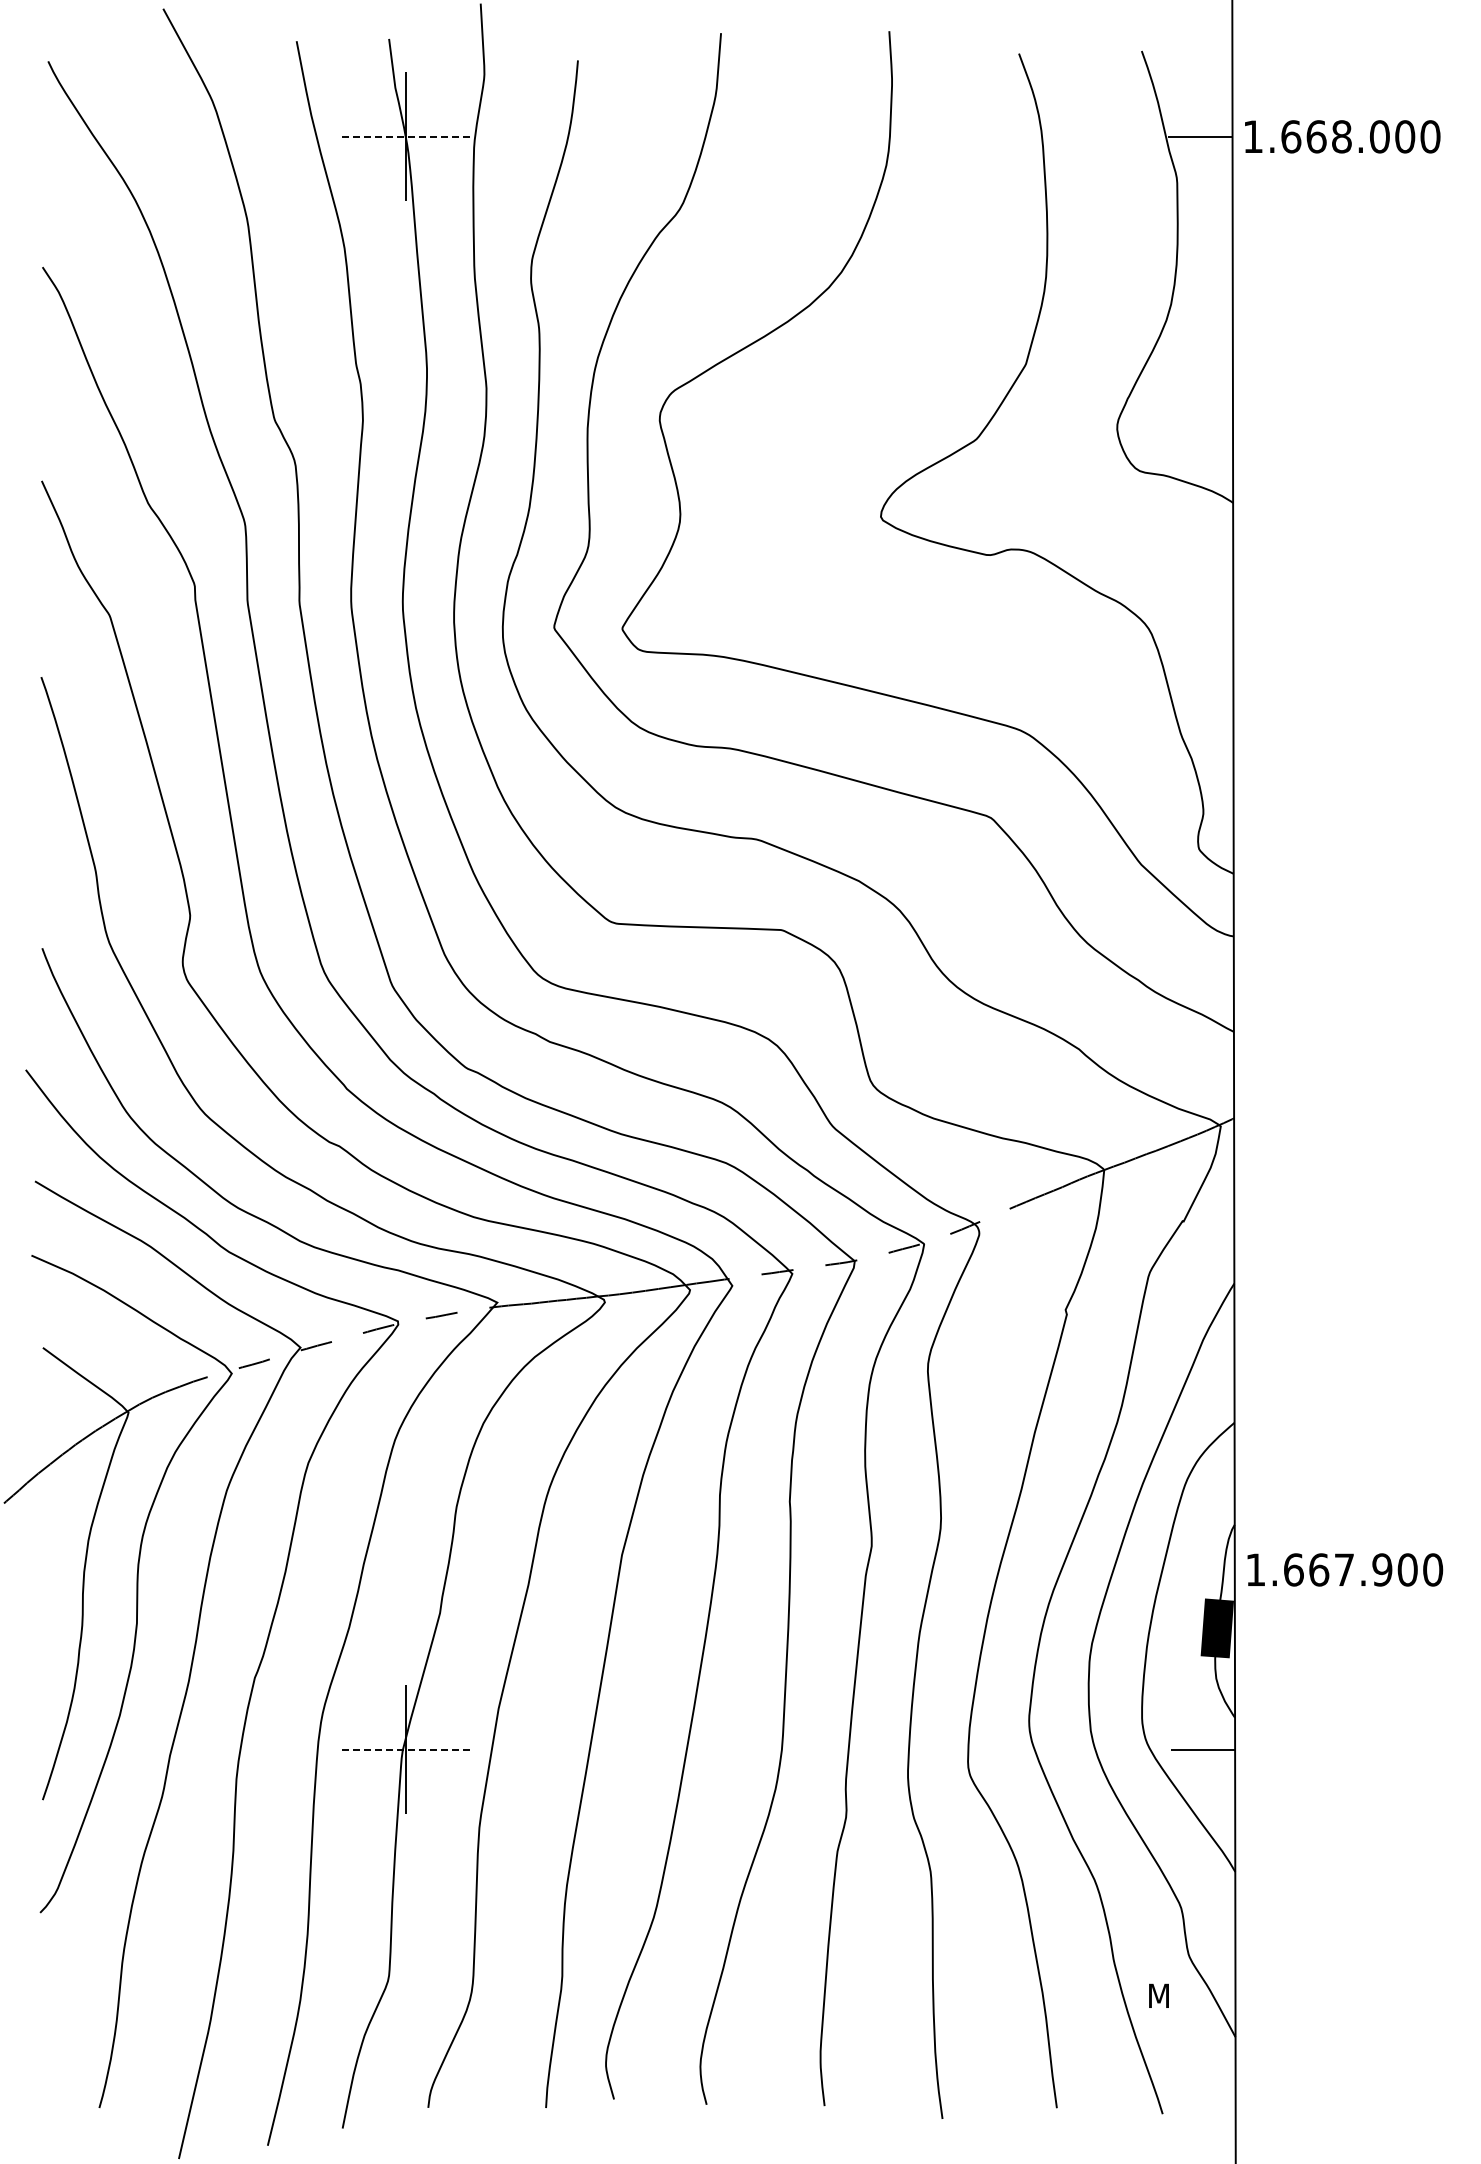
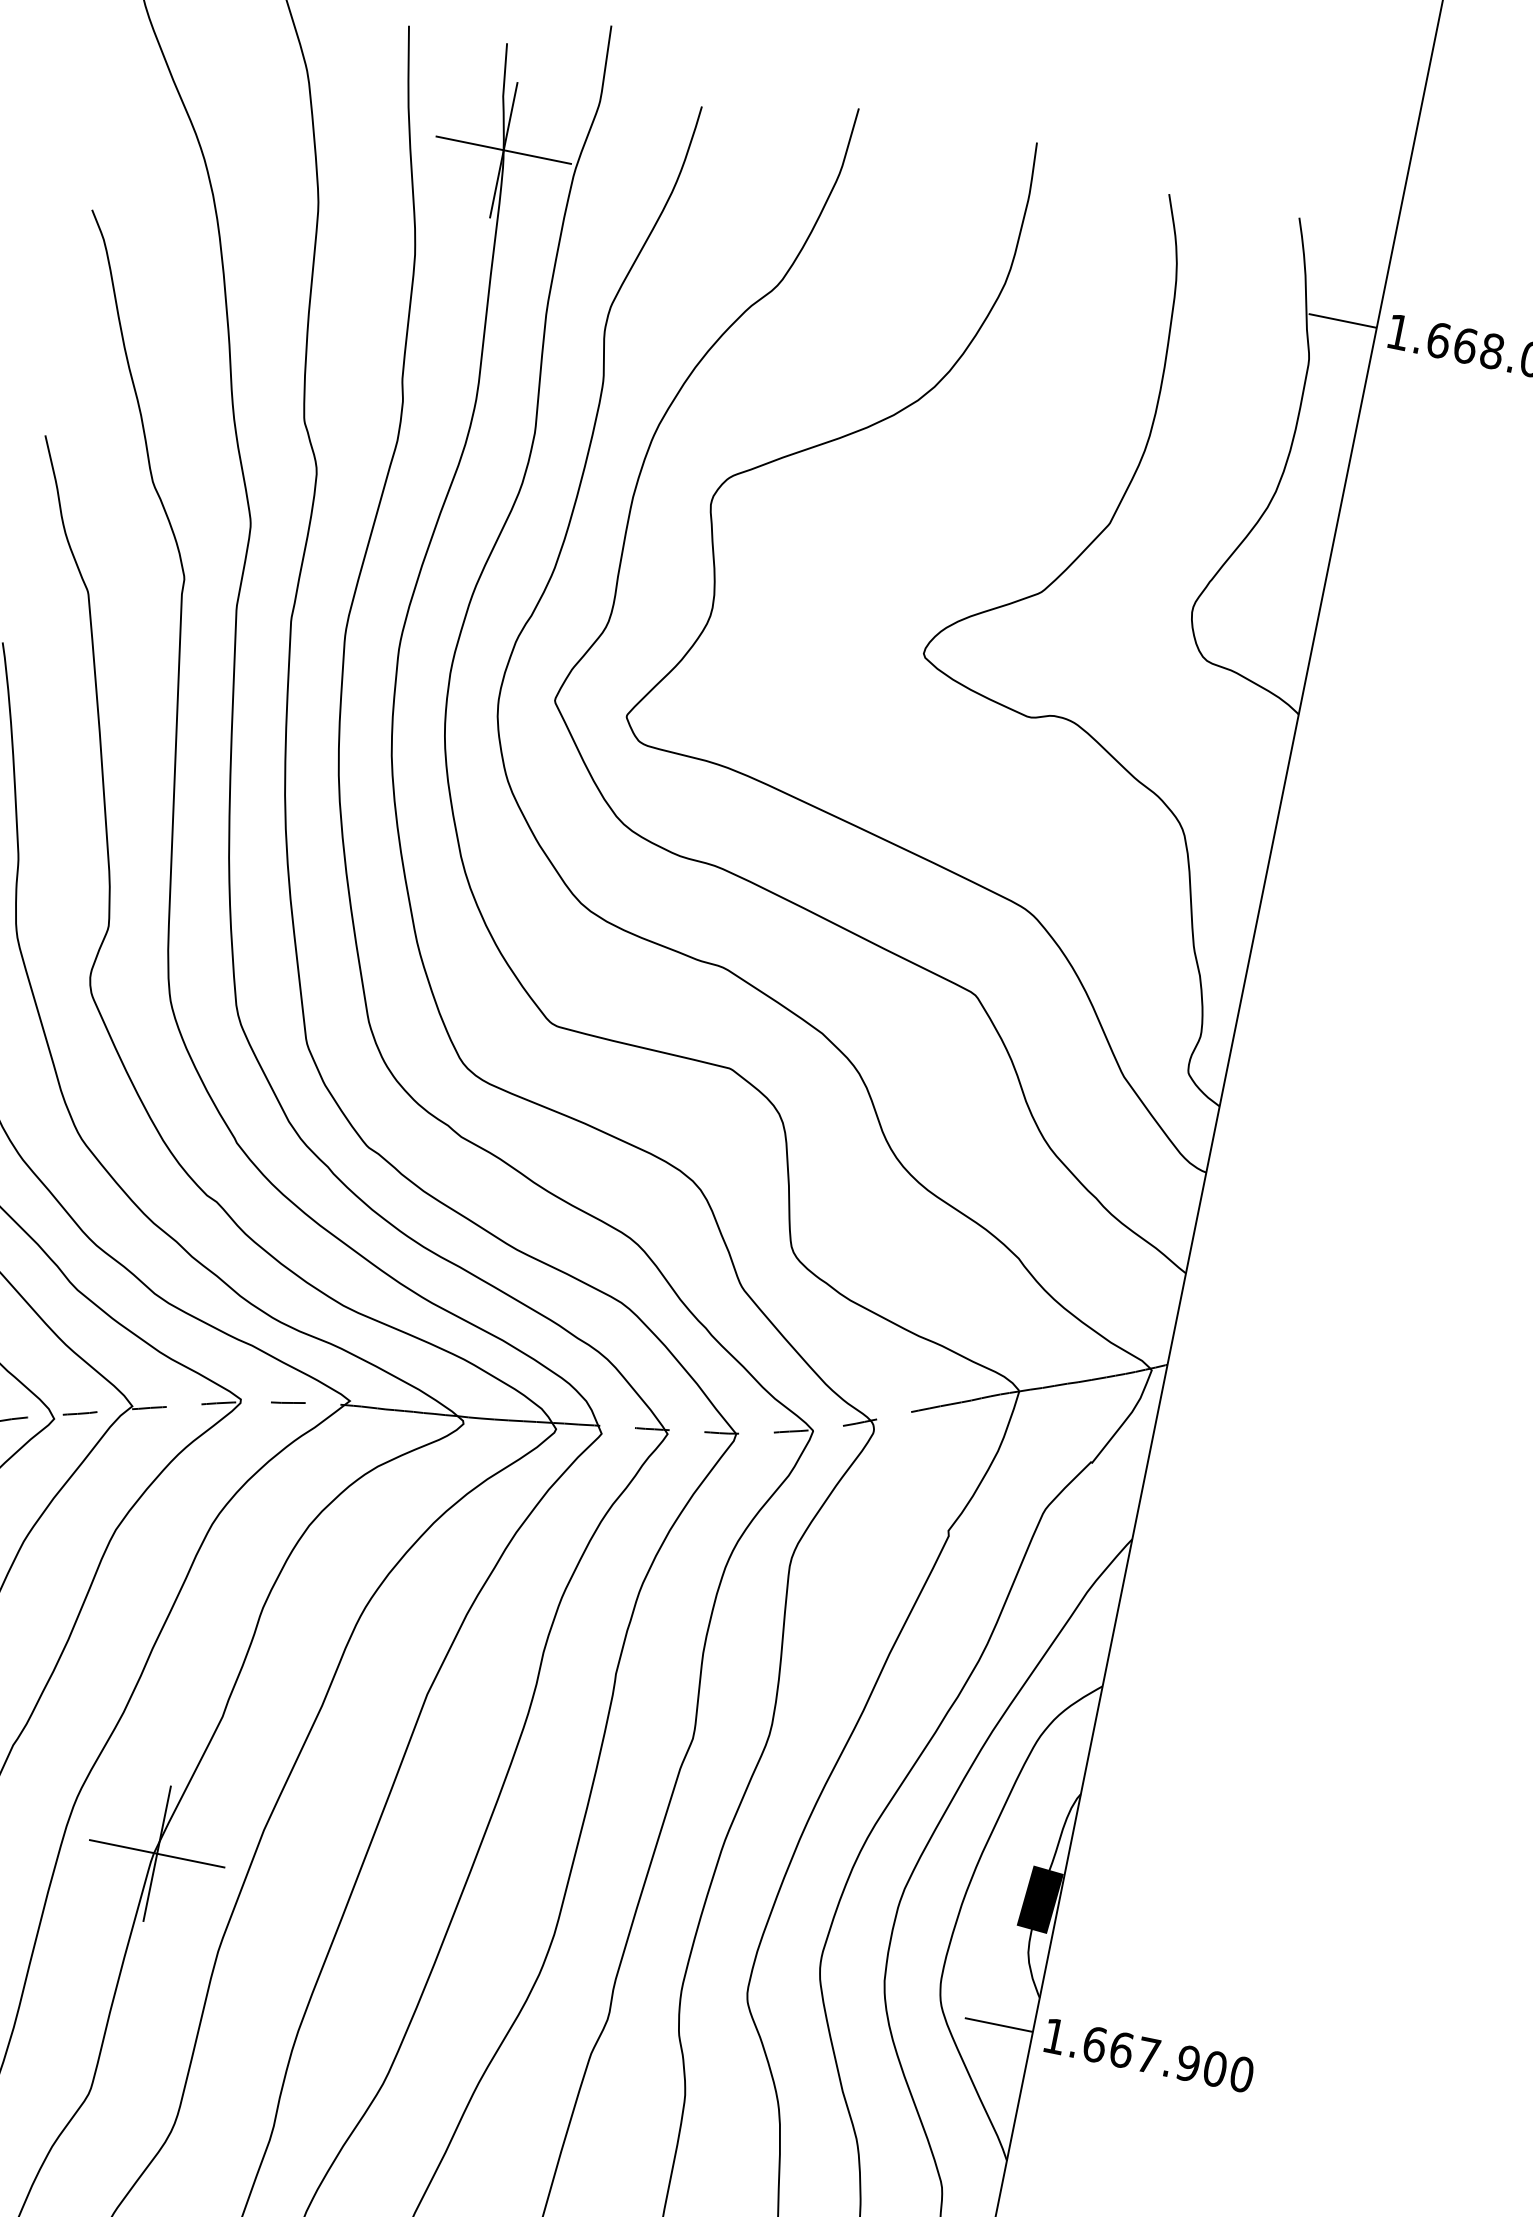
line: (405, 136) -> (503, 149), dashed -> solid
text: (1345, 1569) -> (1149, 2055), moved
line: (405, 1749) -> (156, 1853), dashed -> solid

